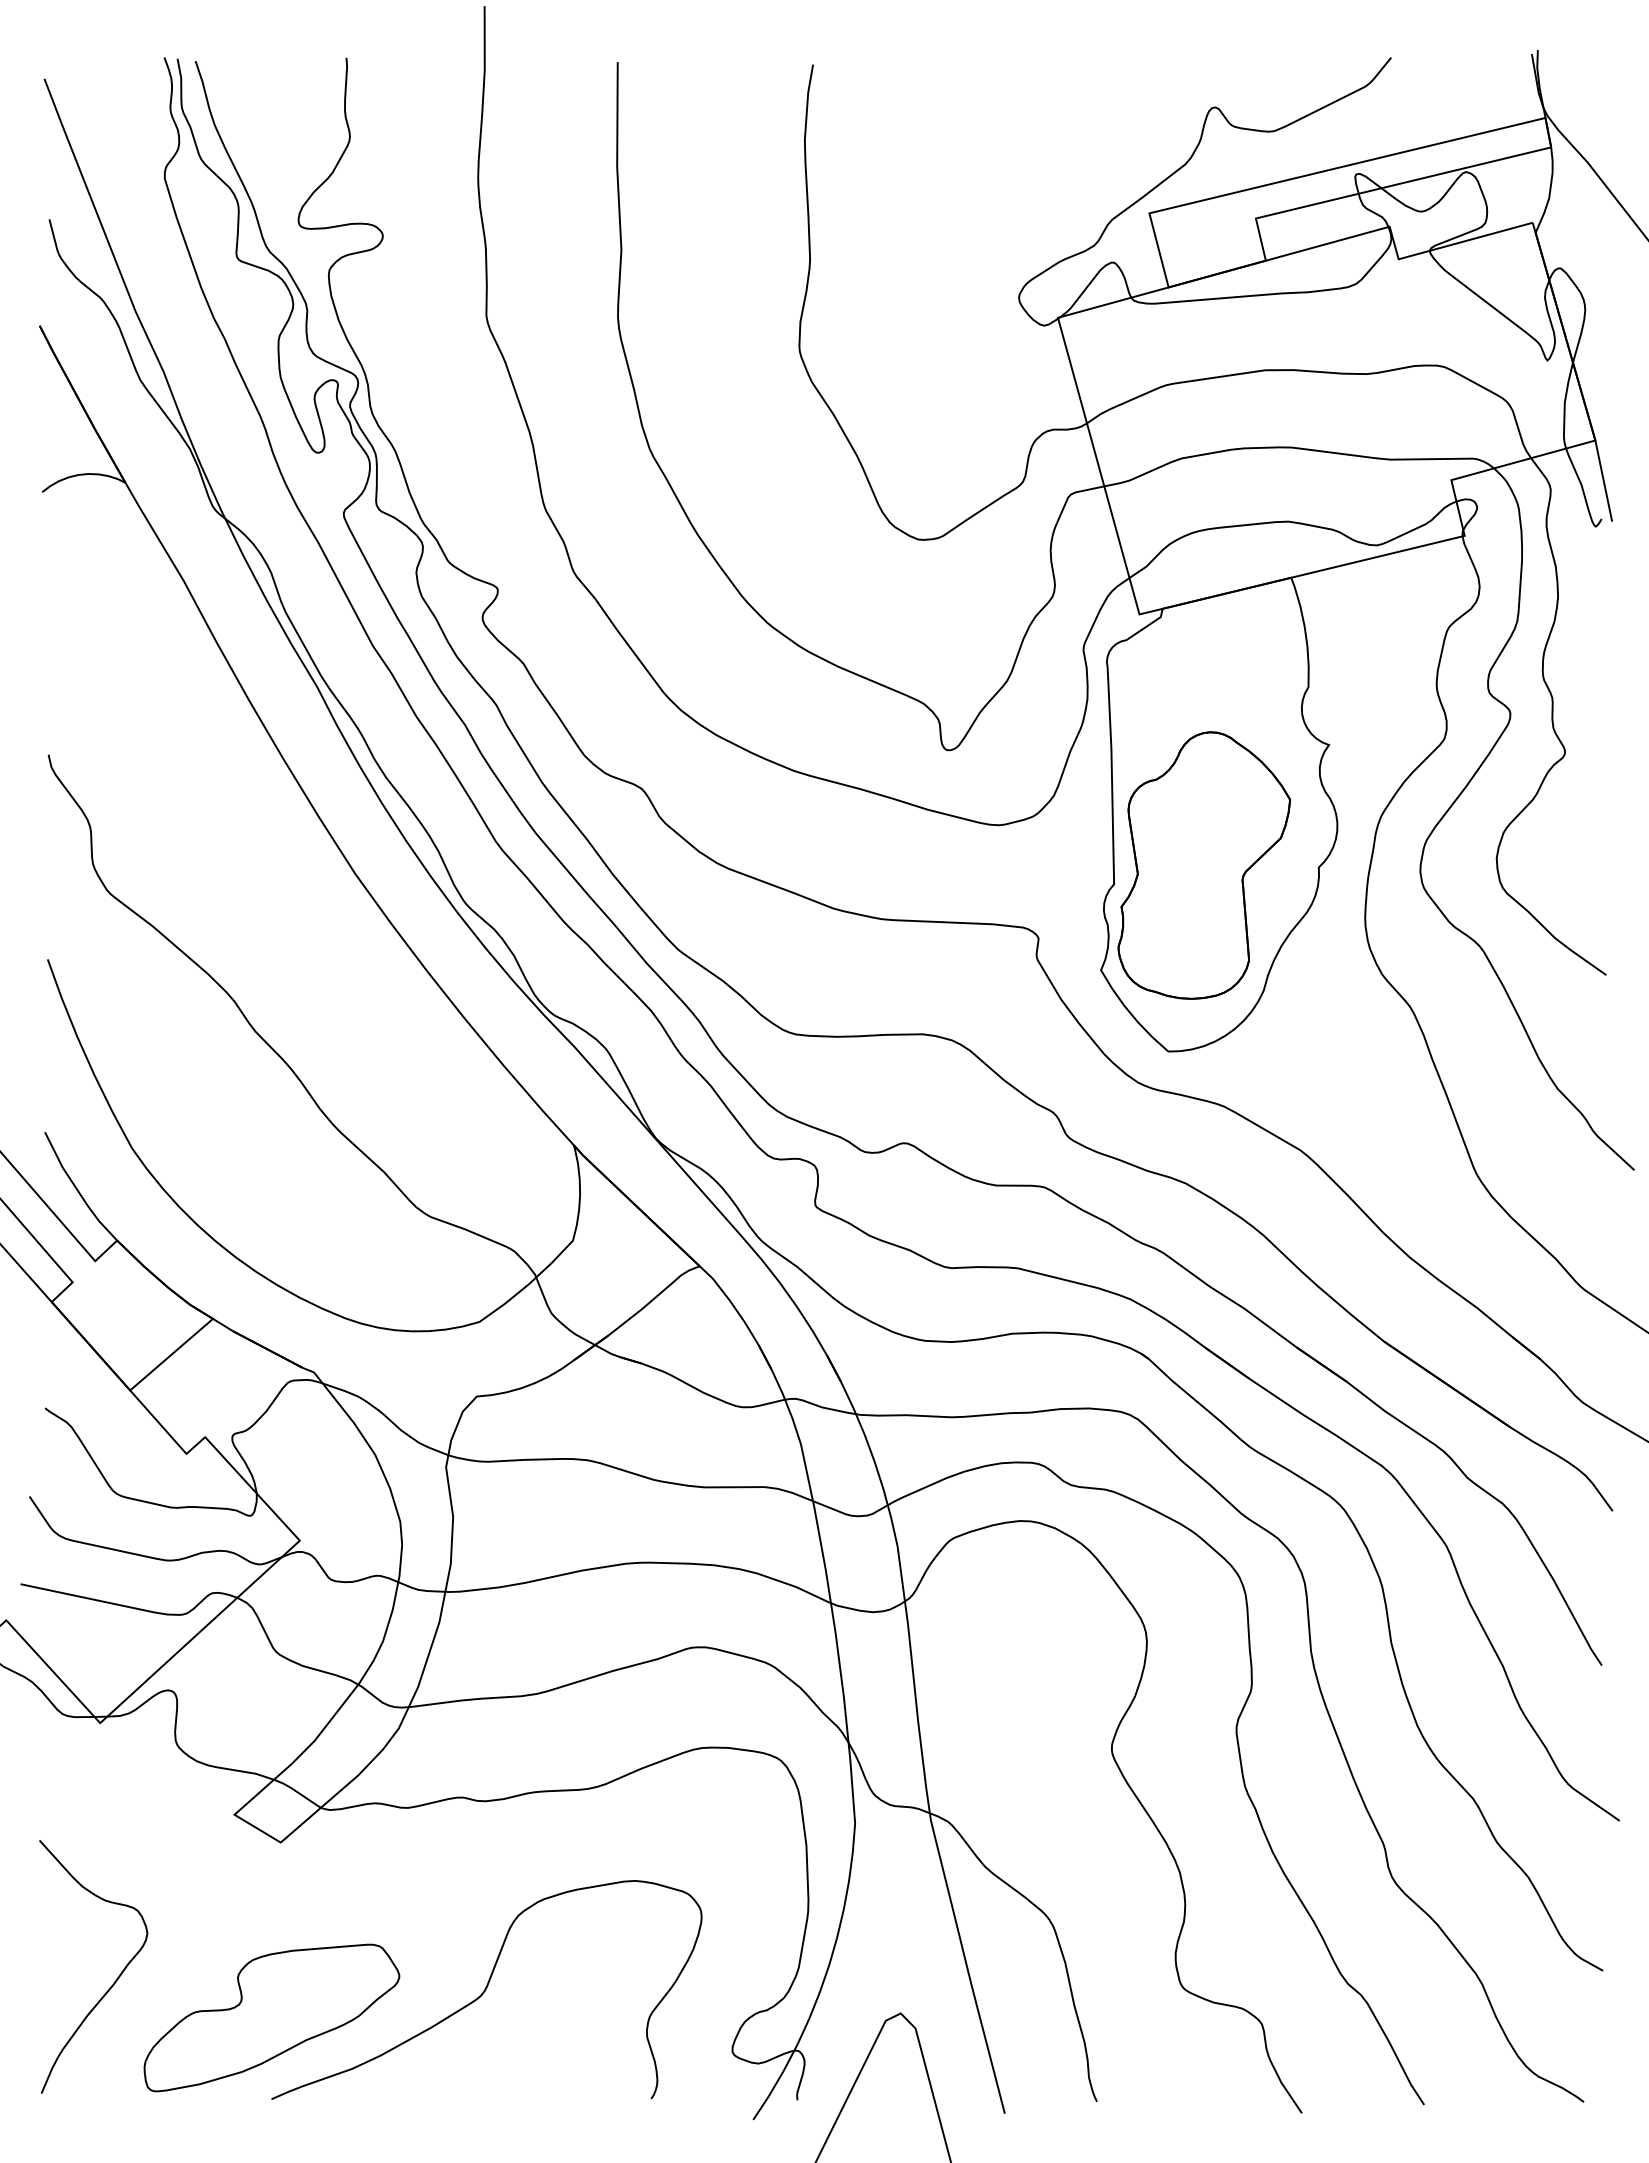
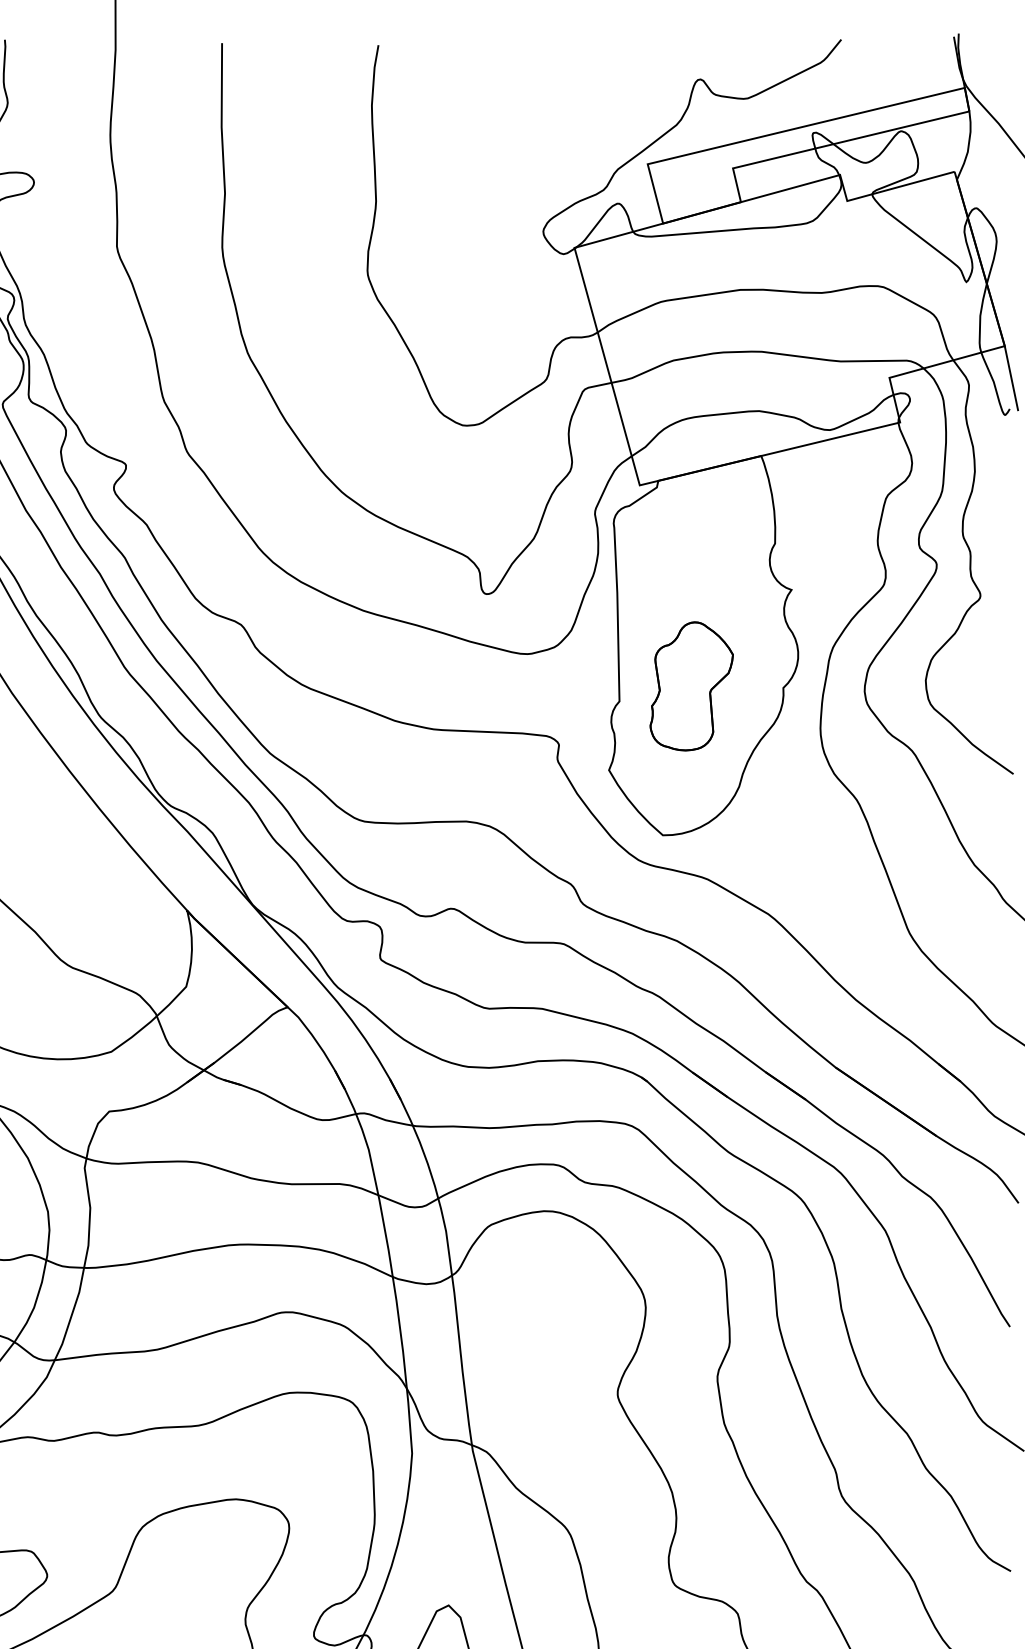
part: (1204, 865) -> (691, 686), size x0.6

